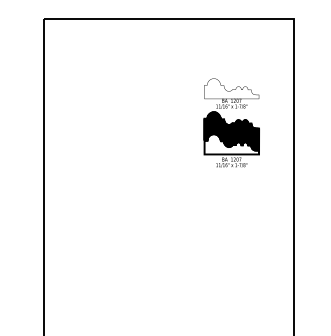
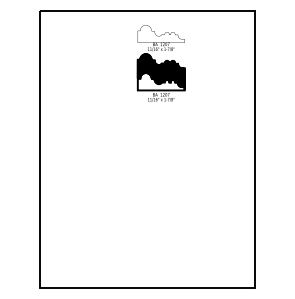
part: (230, 123) -> (160, 63), moved

